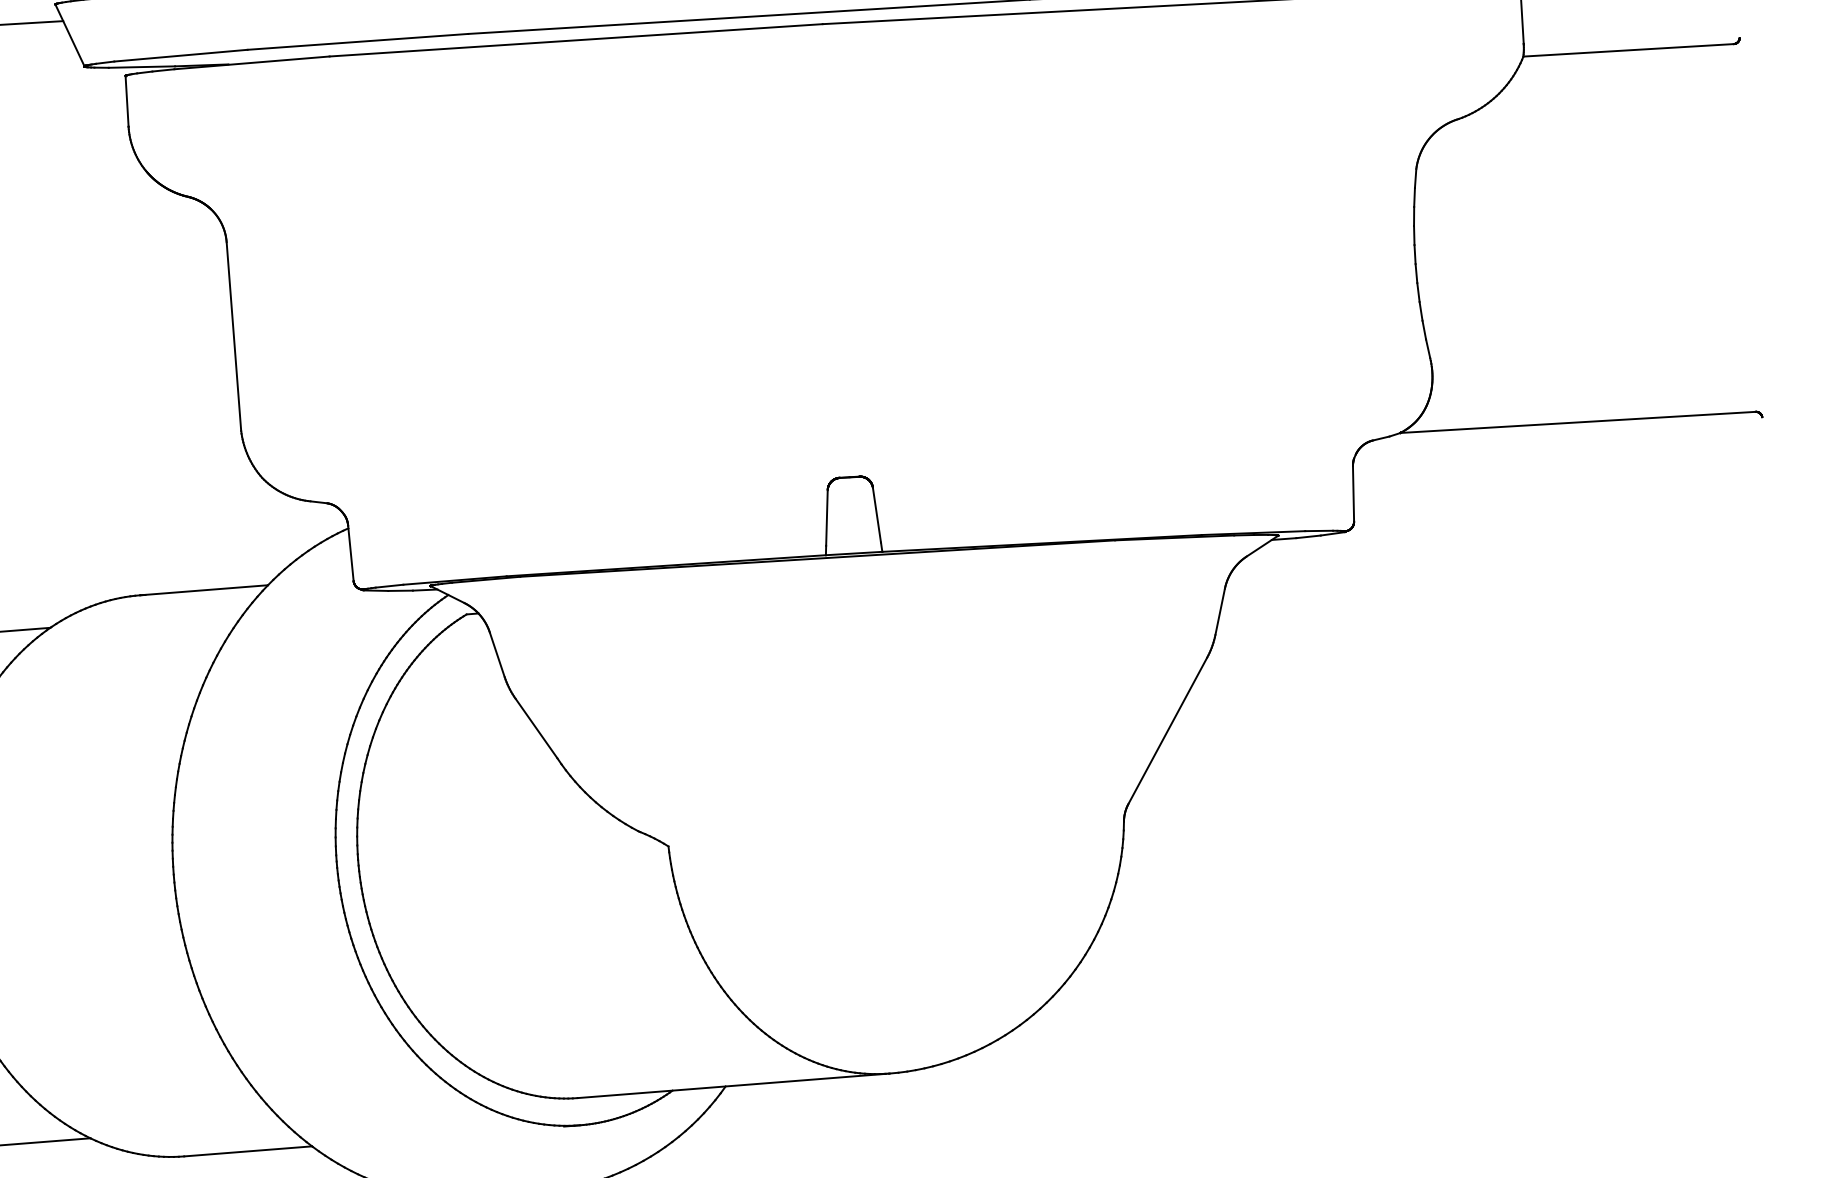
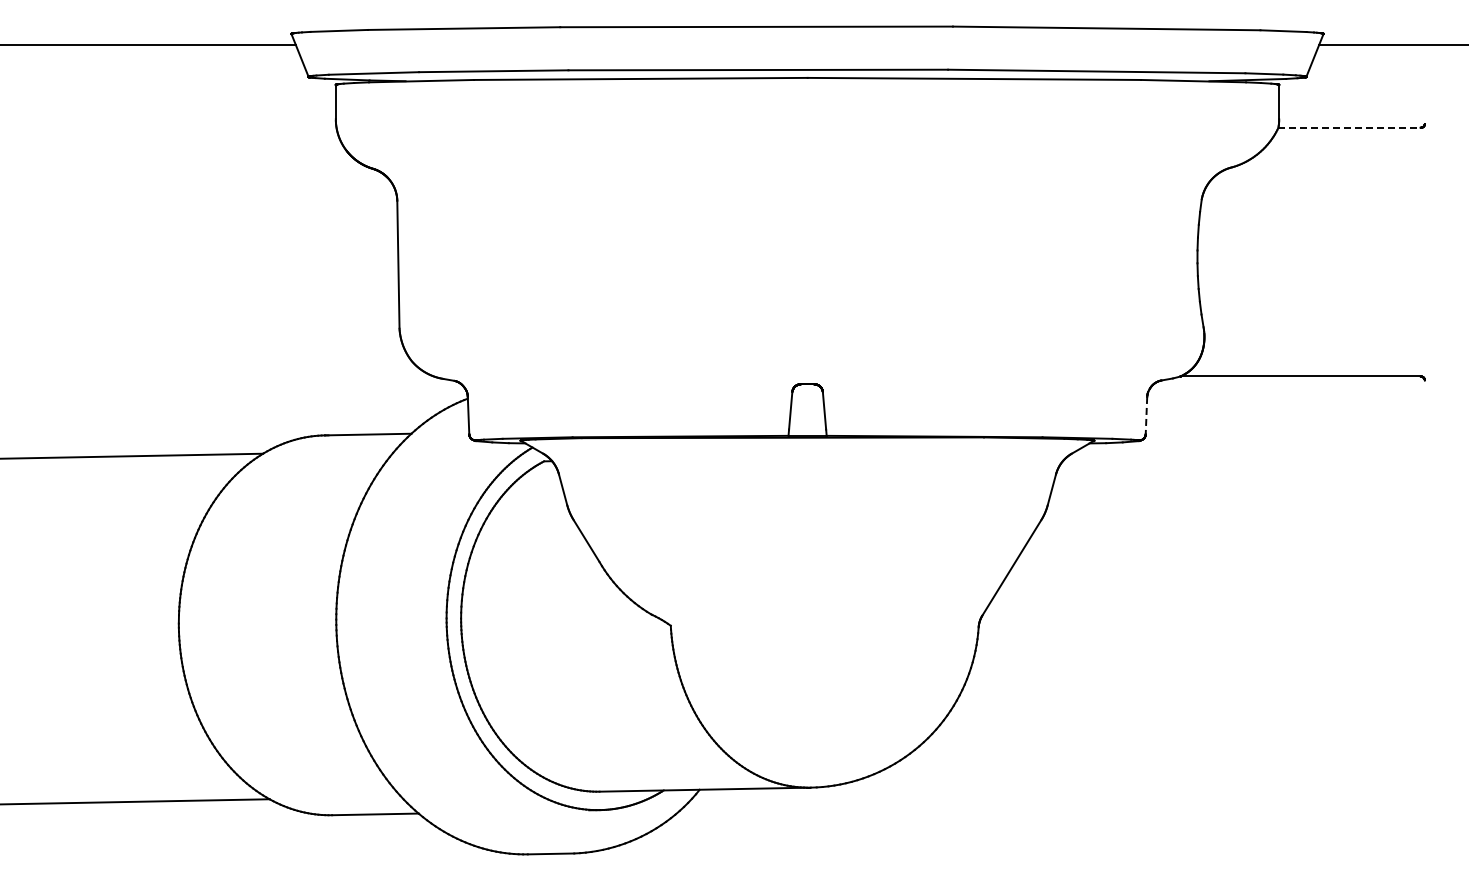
line: (1629, 49) -> (1350, 127), solid -> dashed
line: (1353, 493) -> (1146, 415), solid -> dashed

